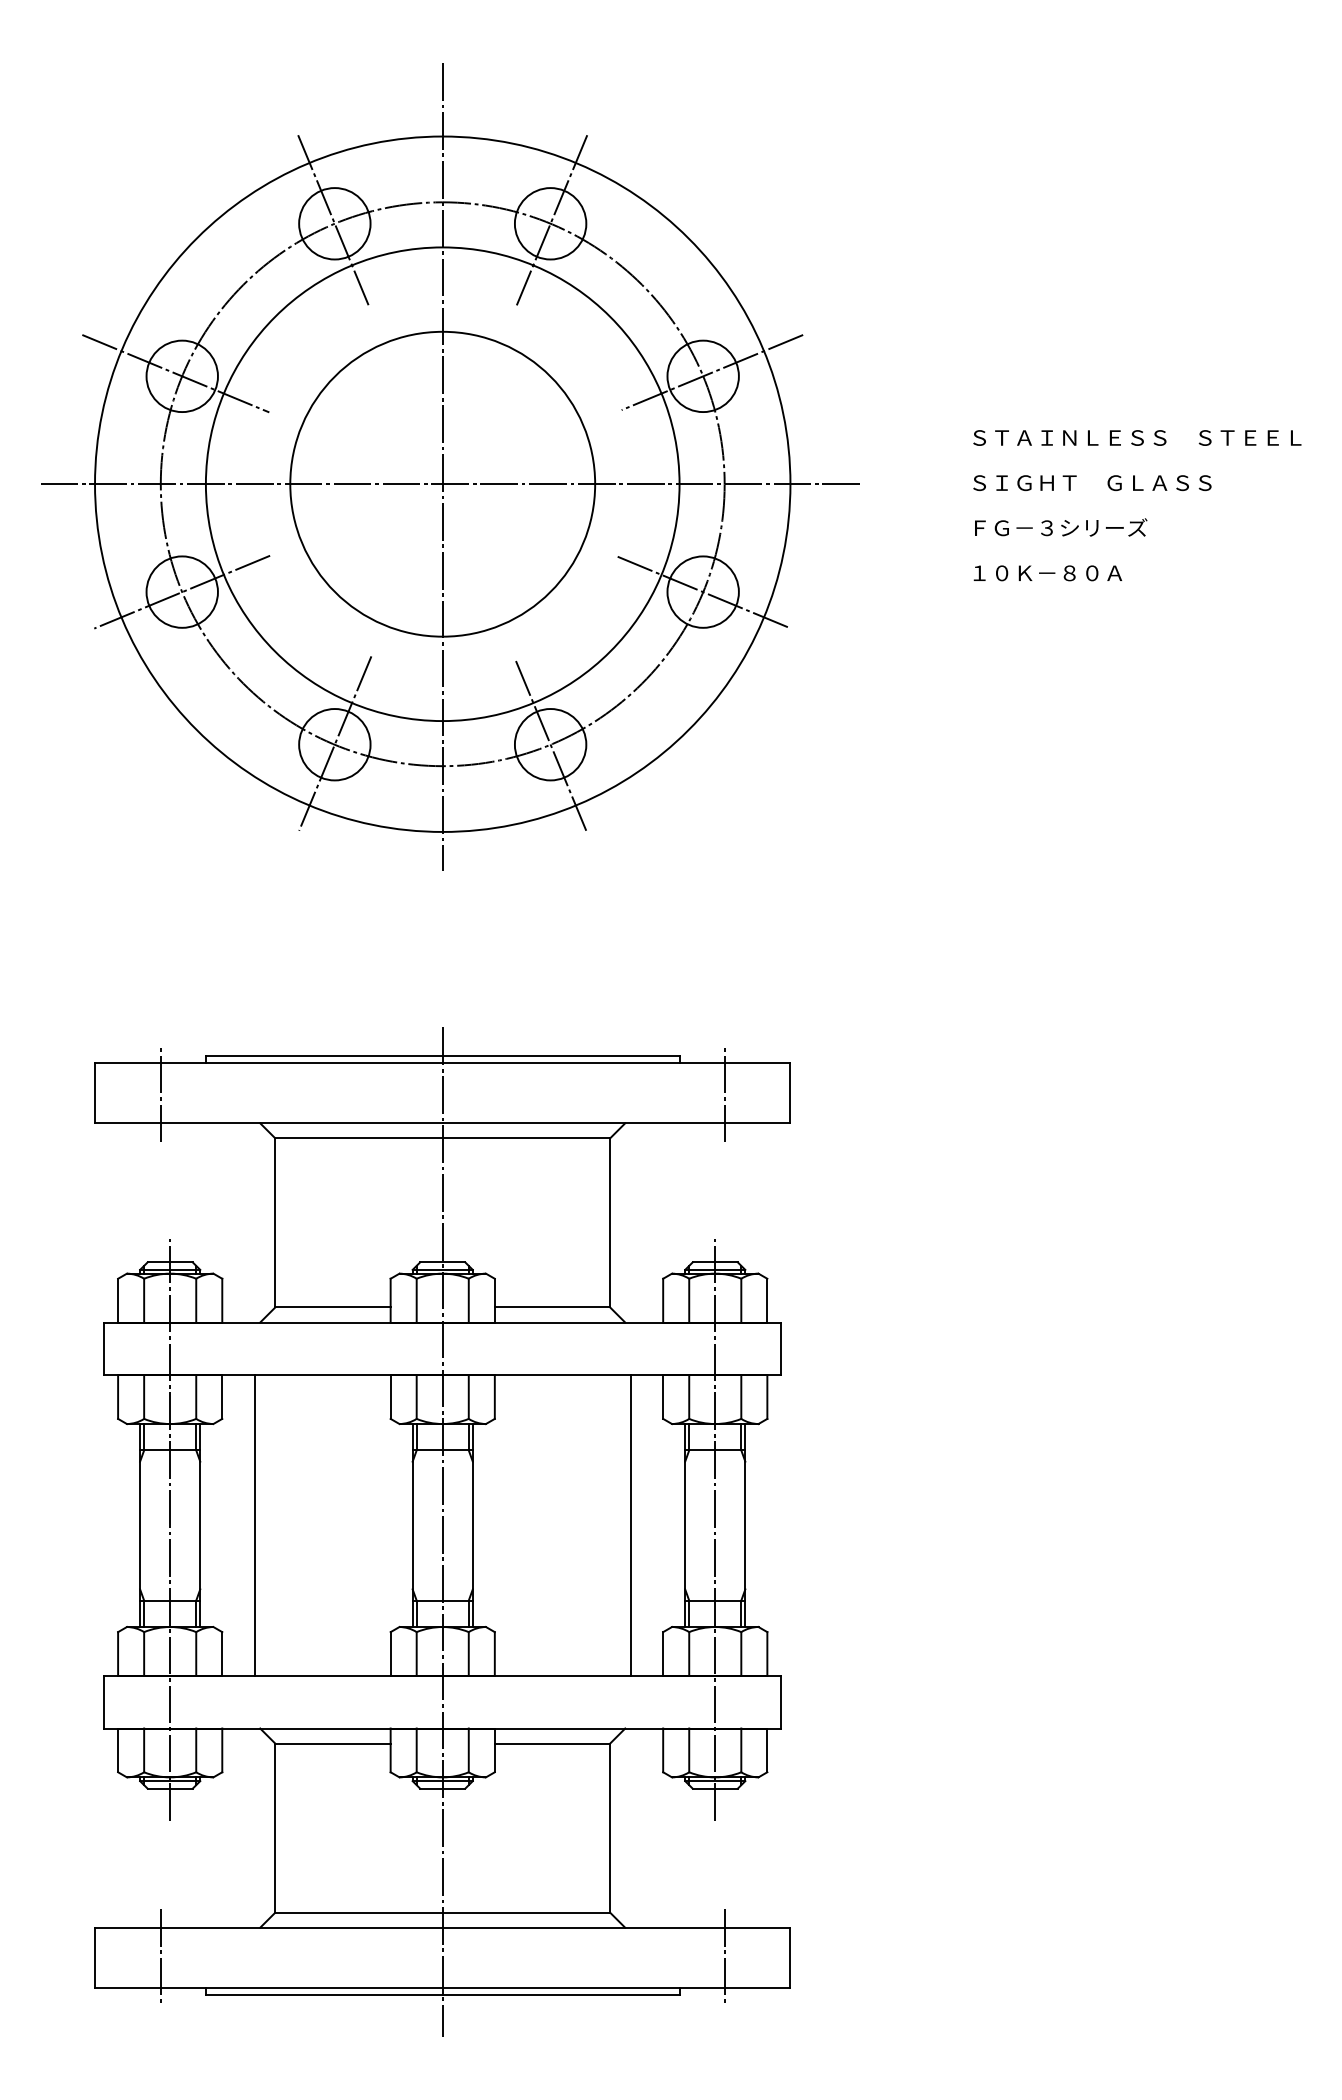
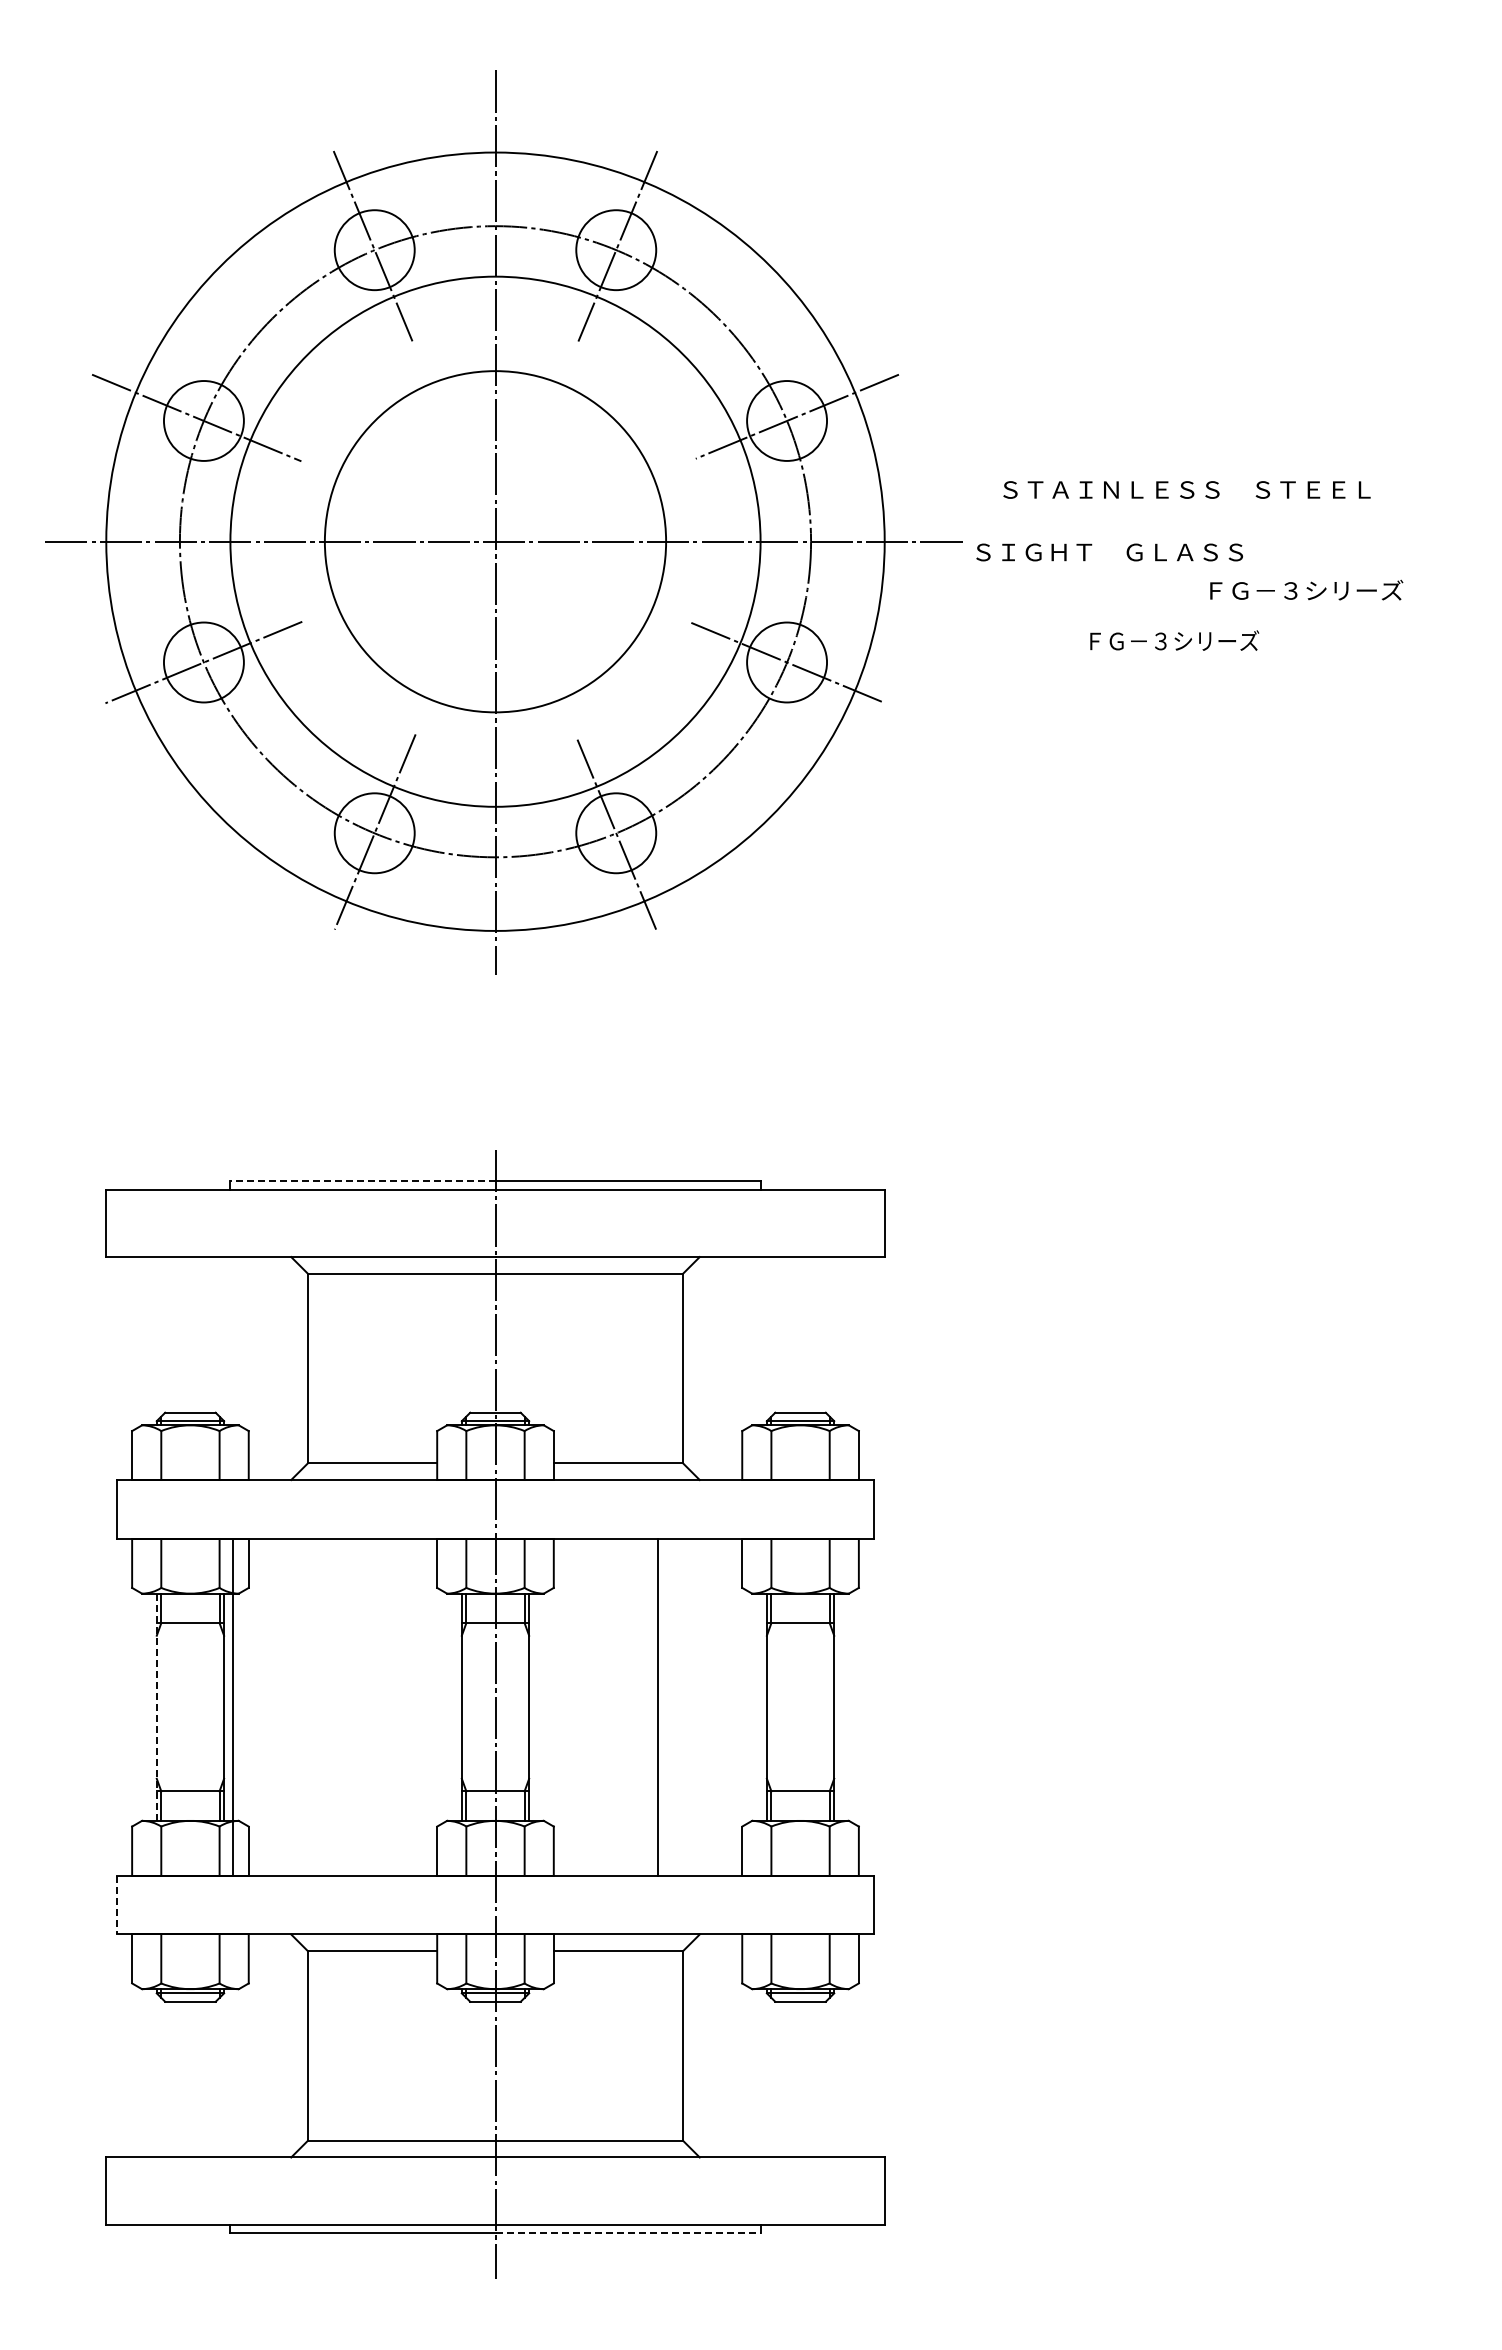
text: (1136, 437) -> (1186, 489), moved
text: (1092, 483) -> (1109, 552), moved
text: (1060, 526) -> (1306, 589), moved
text: (1049, 572) -> (1174, 640), １０Ｋ－８０Ａ -> ＦＧ－３シリーズ
line: (323, 1055) -> (362, 1181), solid -> dashed
line: (160, 1093) -> (179, 1223), removed
line: (725, 1093) -> (811, 1223), removed
line: (255, 1524) -> (233, 1706), moved
line: (630, 1524) -> (657, 1706), moved
line: (139, 1525) -> (156, 1707), solid -> dashed
line: (170, 1529) -> (190, 1711), removed
line: (715, 1529) -> (800, 1711), removed
line: (104, 1702) -> (116, 1905), solid -> dashed
line: (160, 1957) -> (179, 2190), removed
line: (725, 1957) -> (811, 2190), removed
line: (561, 1995) -> (628, 2233), solid -> dashed

